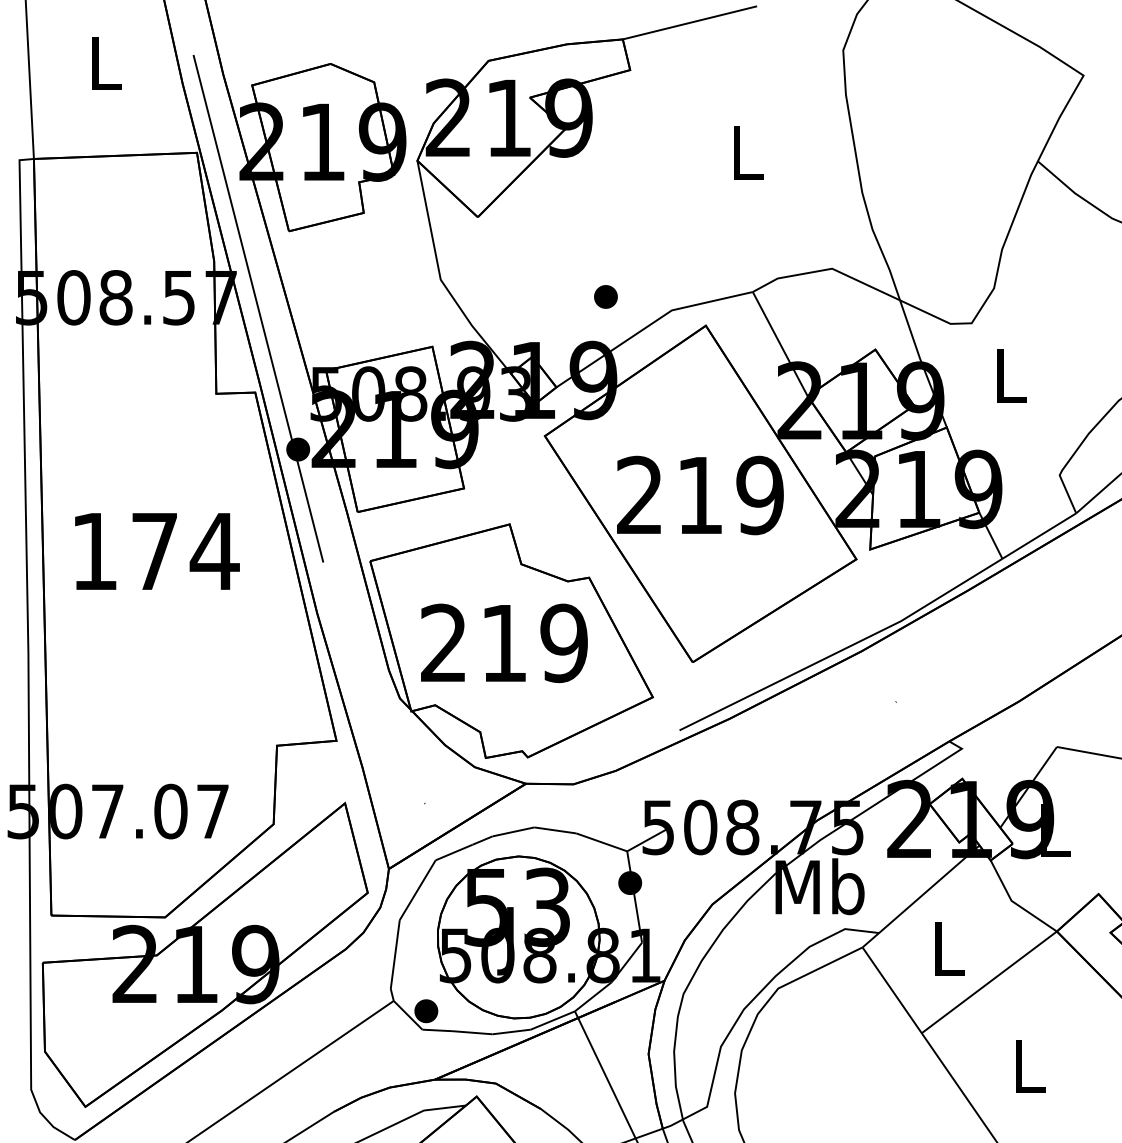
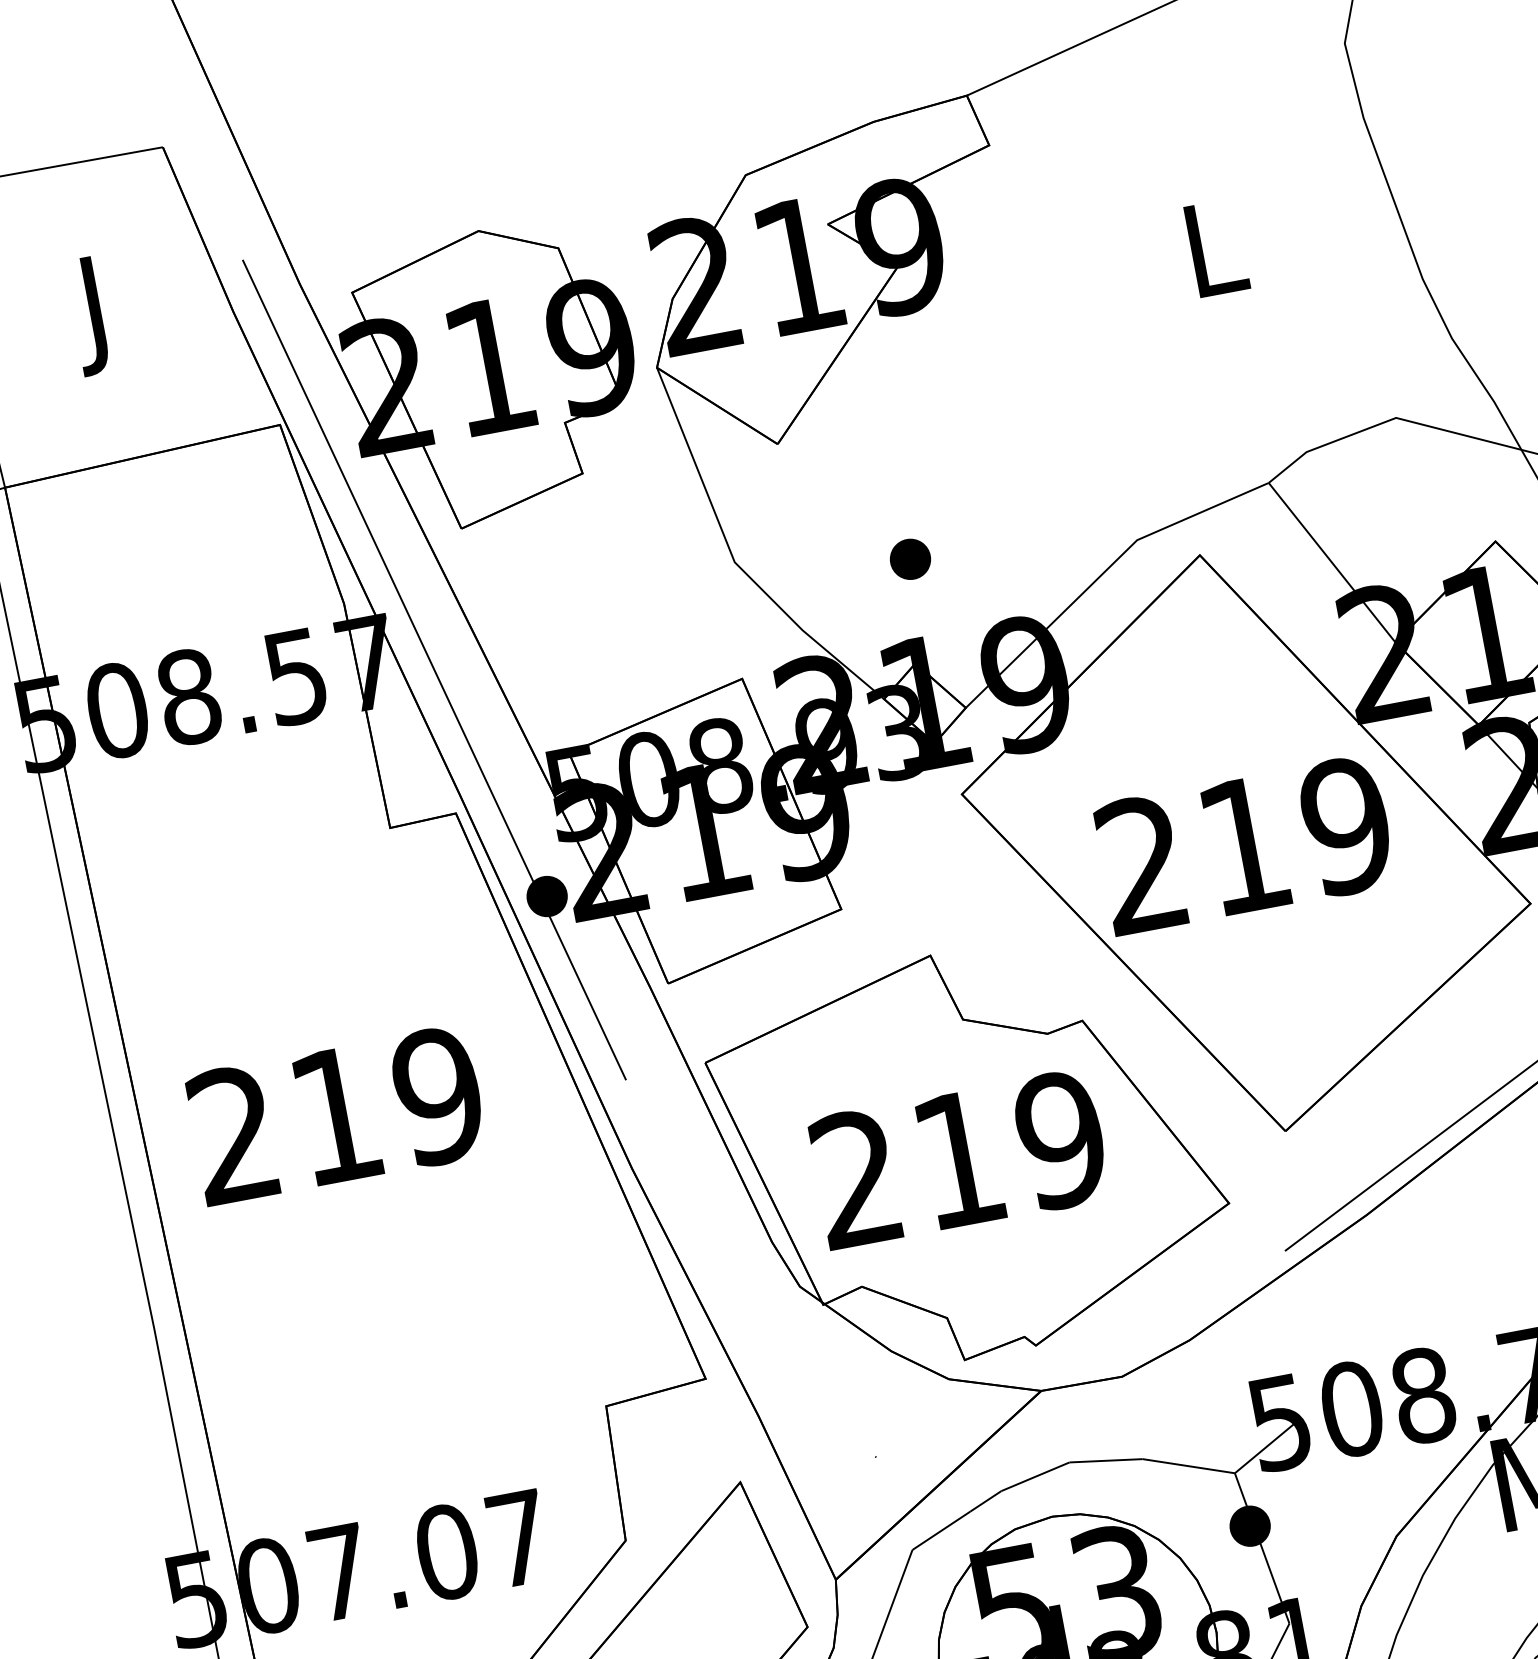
text: (106, 70) -> (99, 314), L -> J
part: (605, 296) -> (909, 558), moved
text: (155, 551) -> (337, 1115), 174 -> 219

